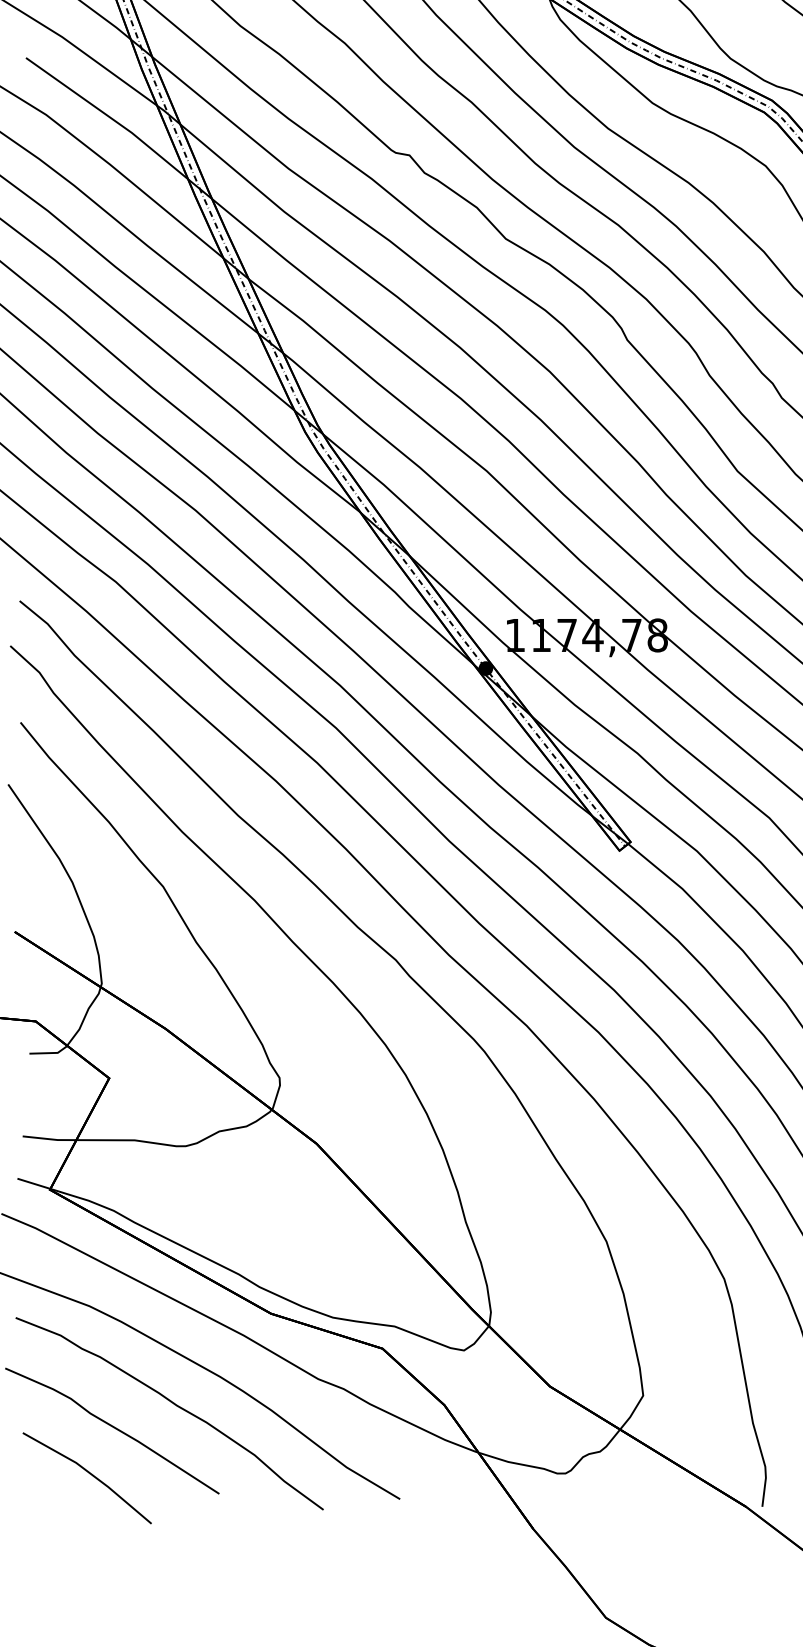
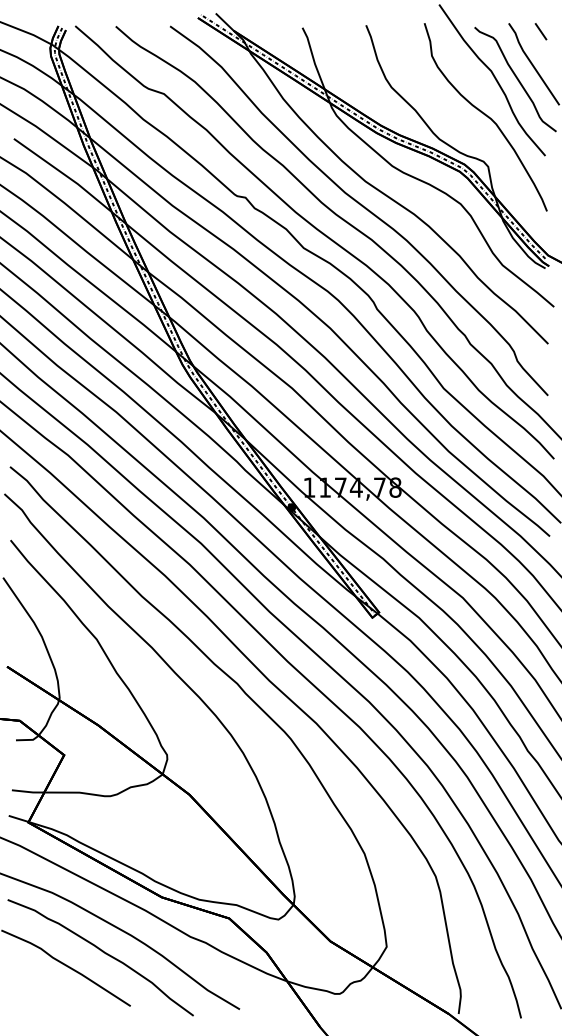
line: (88, 1474) -> (51, 994), removed

